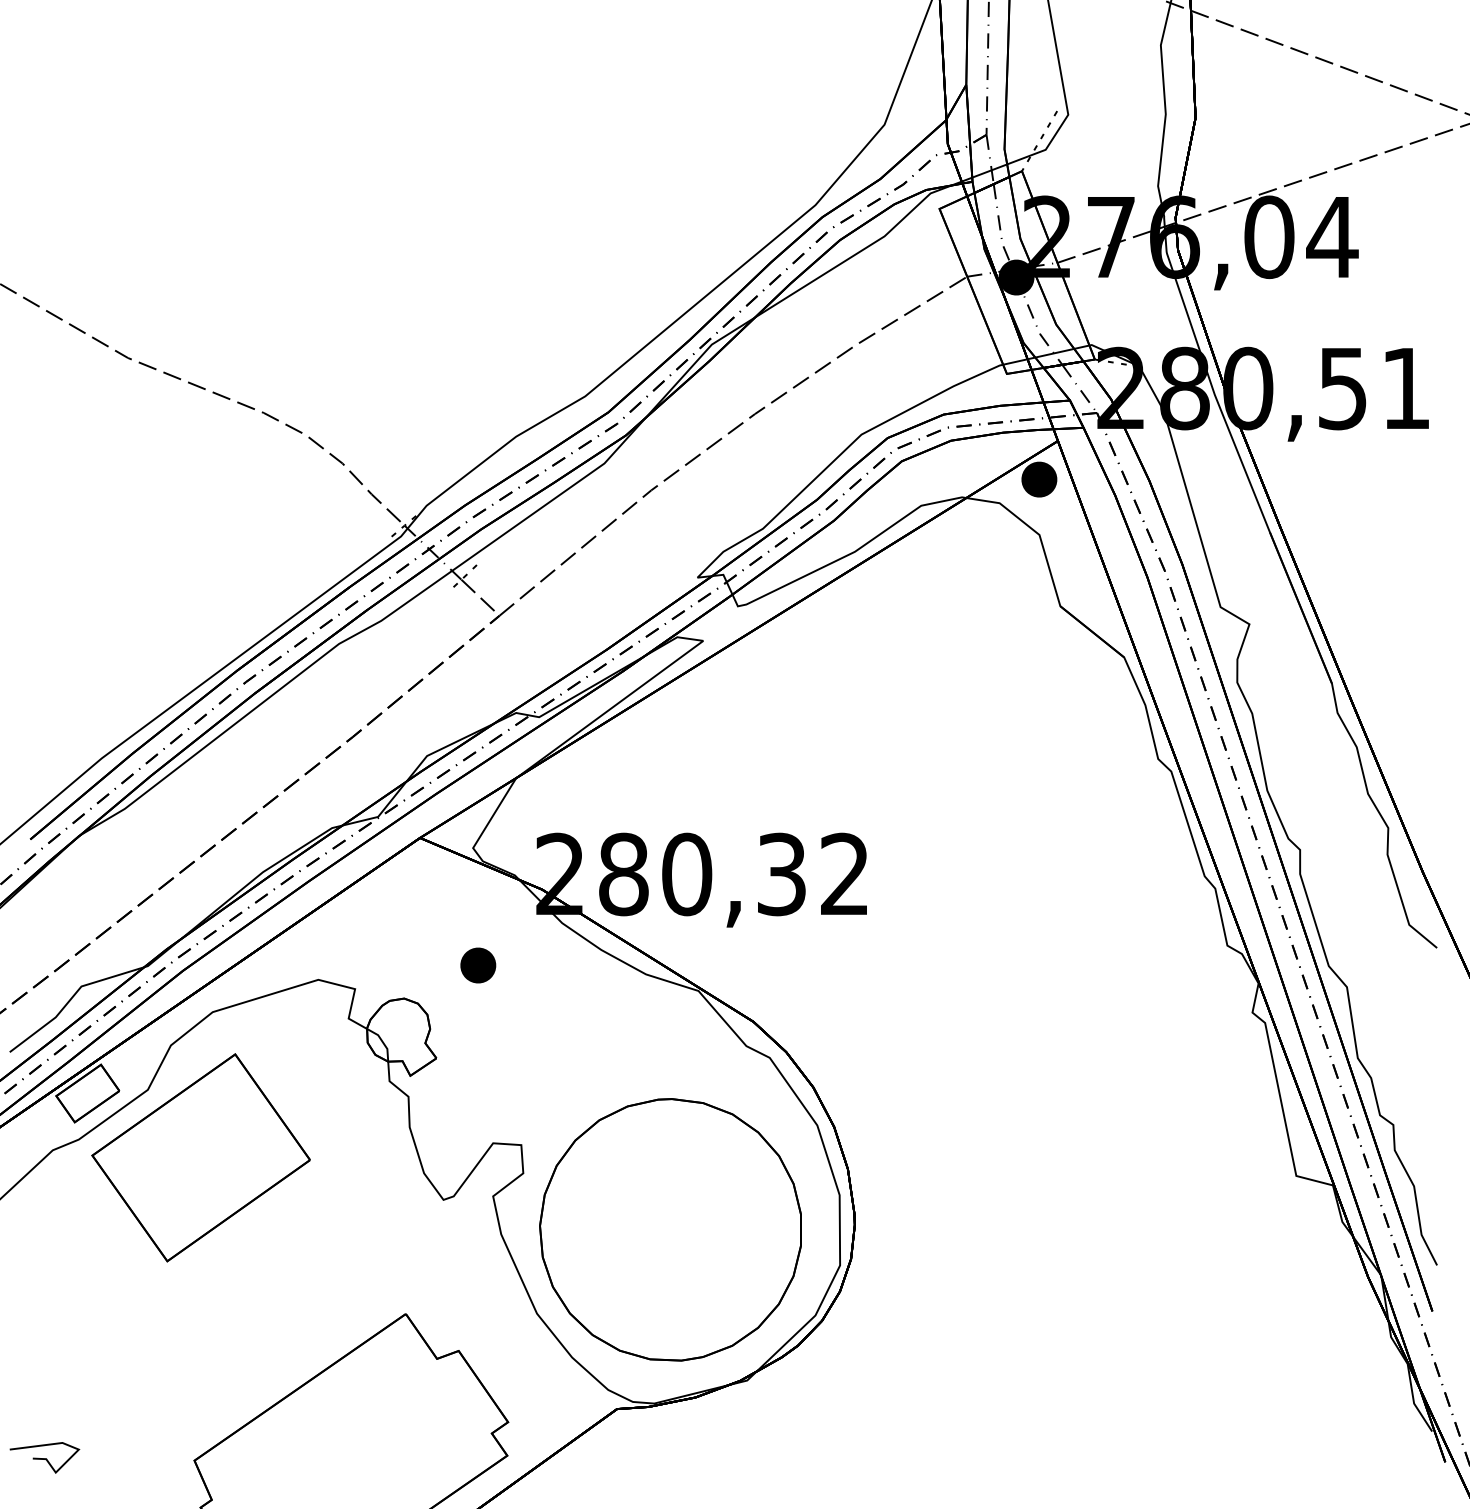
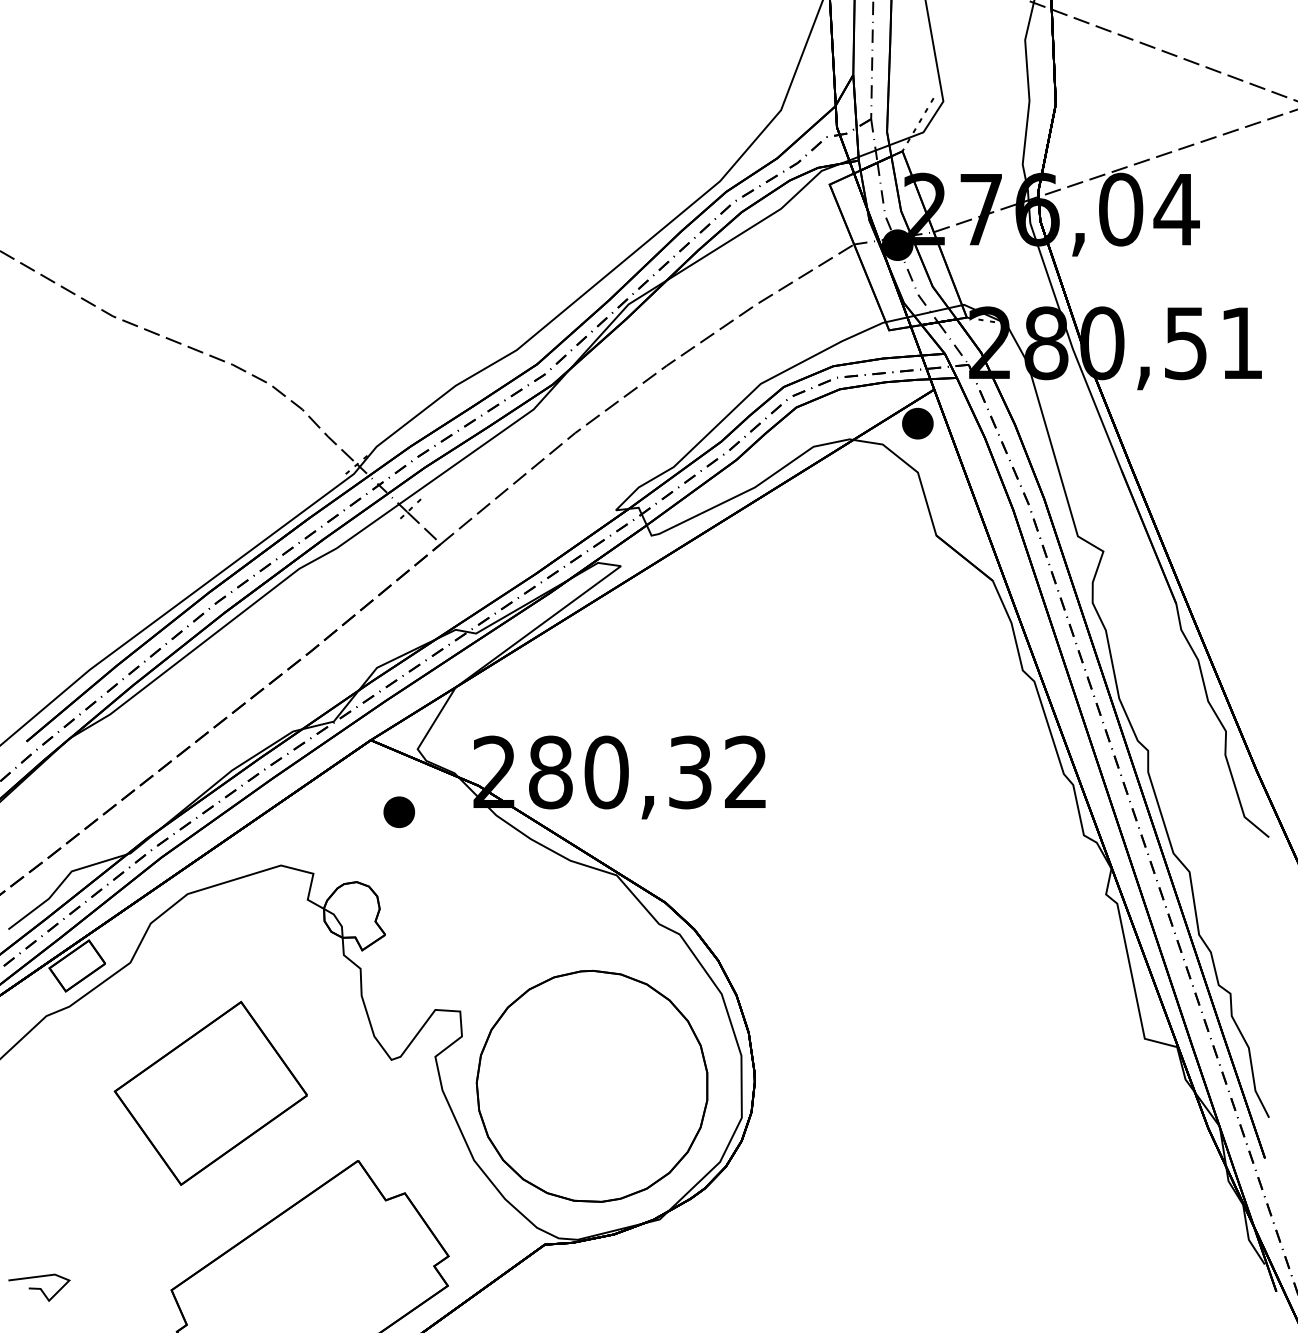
part: (478, 965) -> (399, 812), moved
part: (200, 1157) -> (210, 1093), moved

